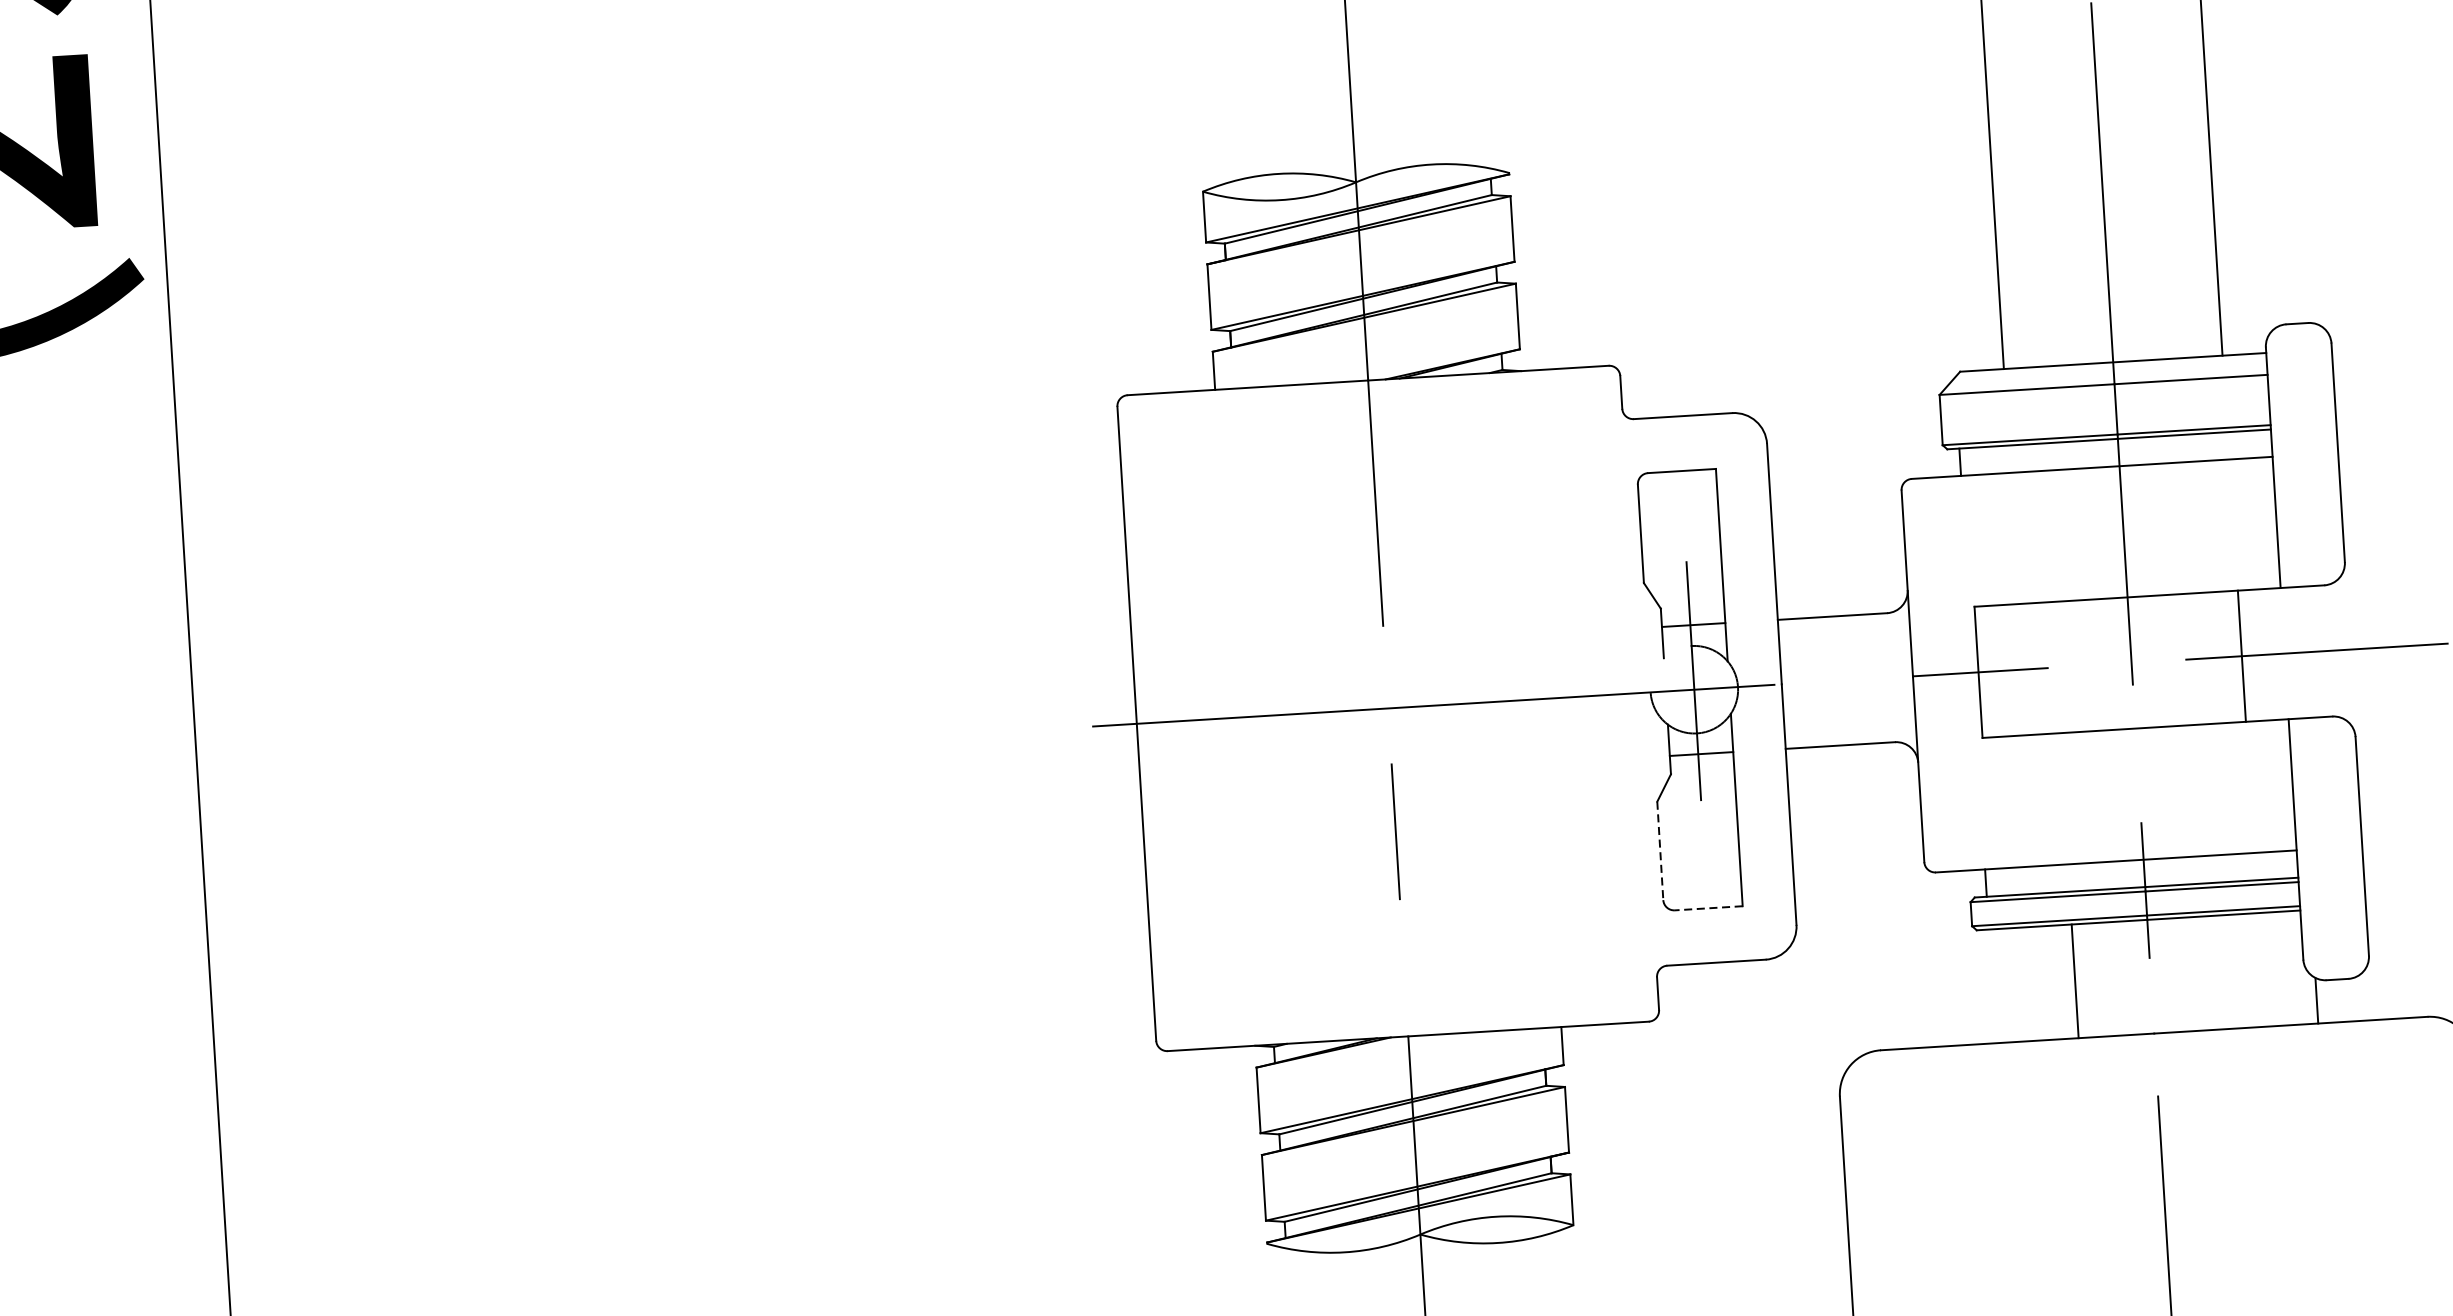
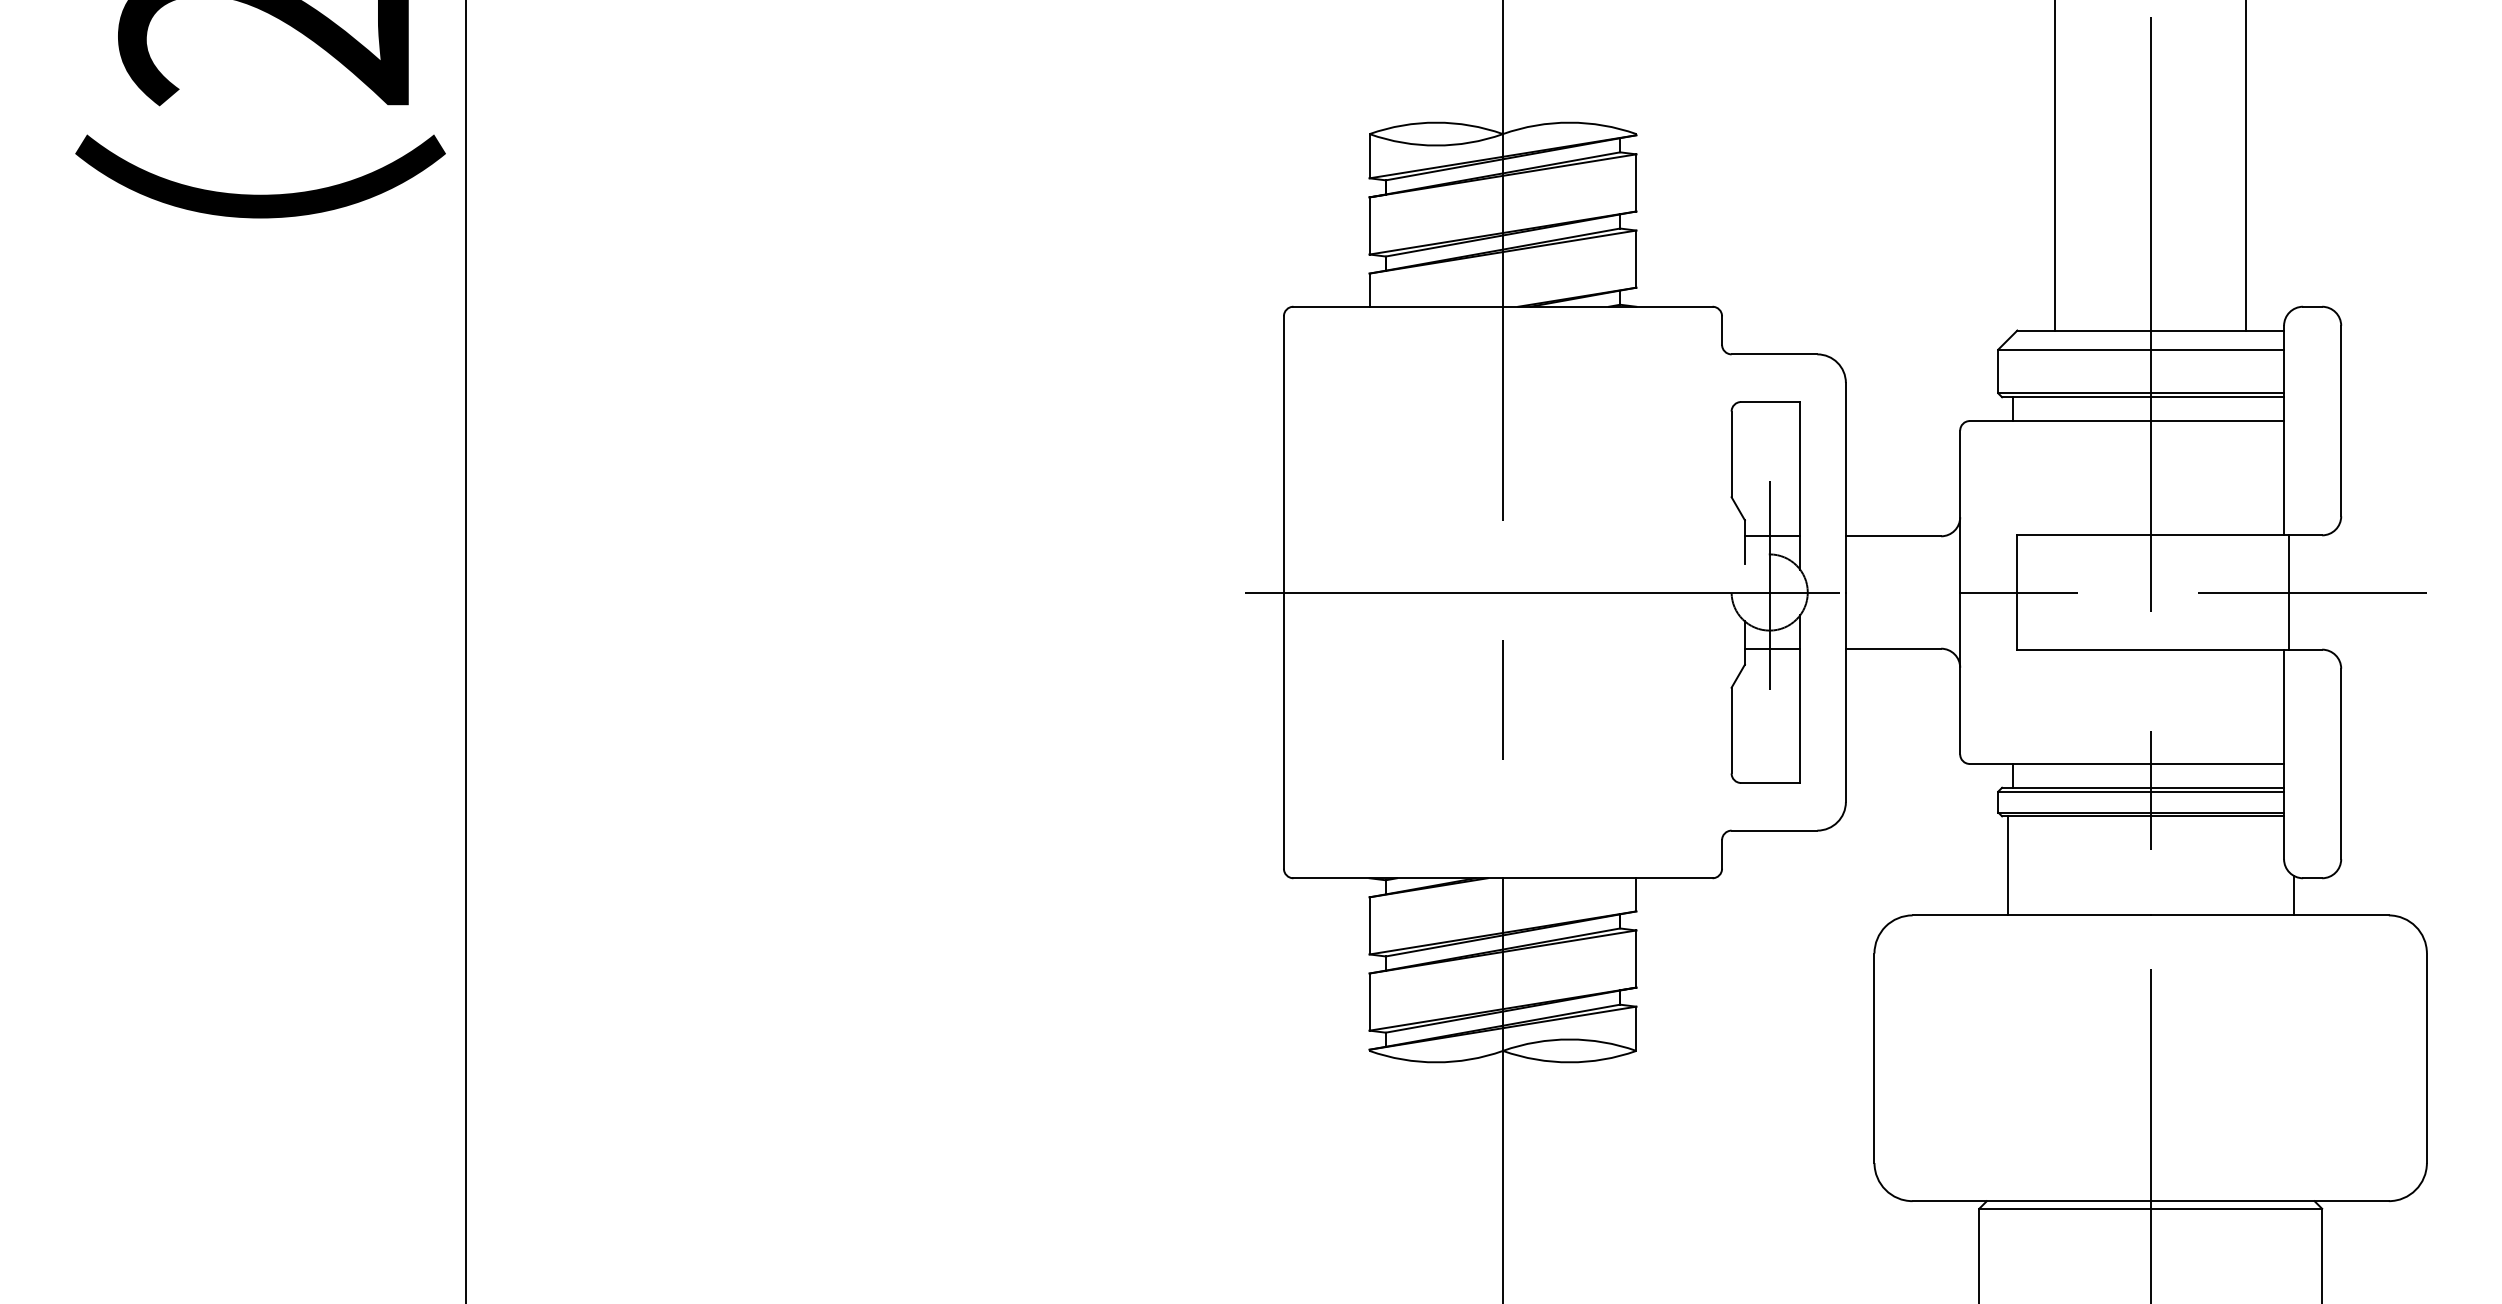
line: (2241, 656) -> (2288, 592), moved
line: (1660, 850) -> (1731, 730), dashed -> solid
line: (1708, 908) -> (1770, 783), dashed -> solid
line: (2074, 980) -> (2007, 865), moved

